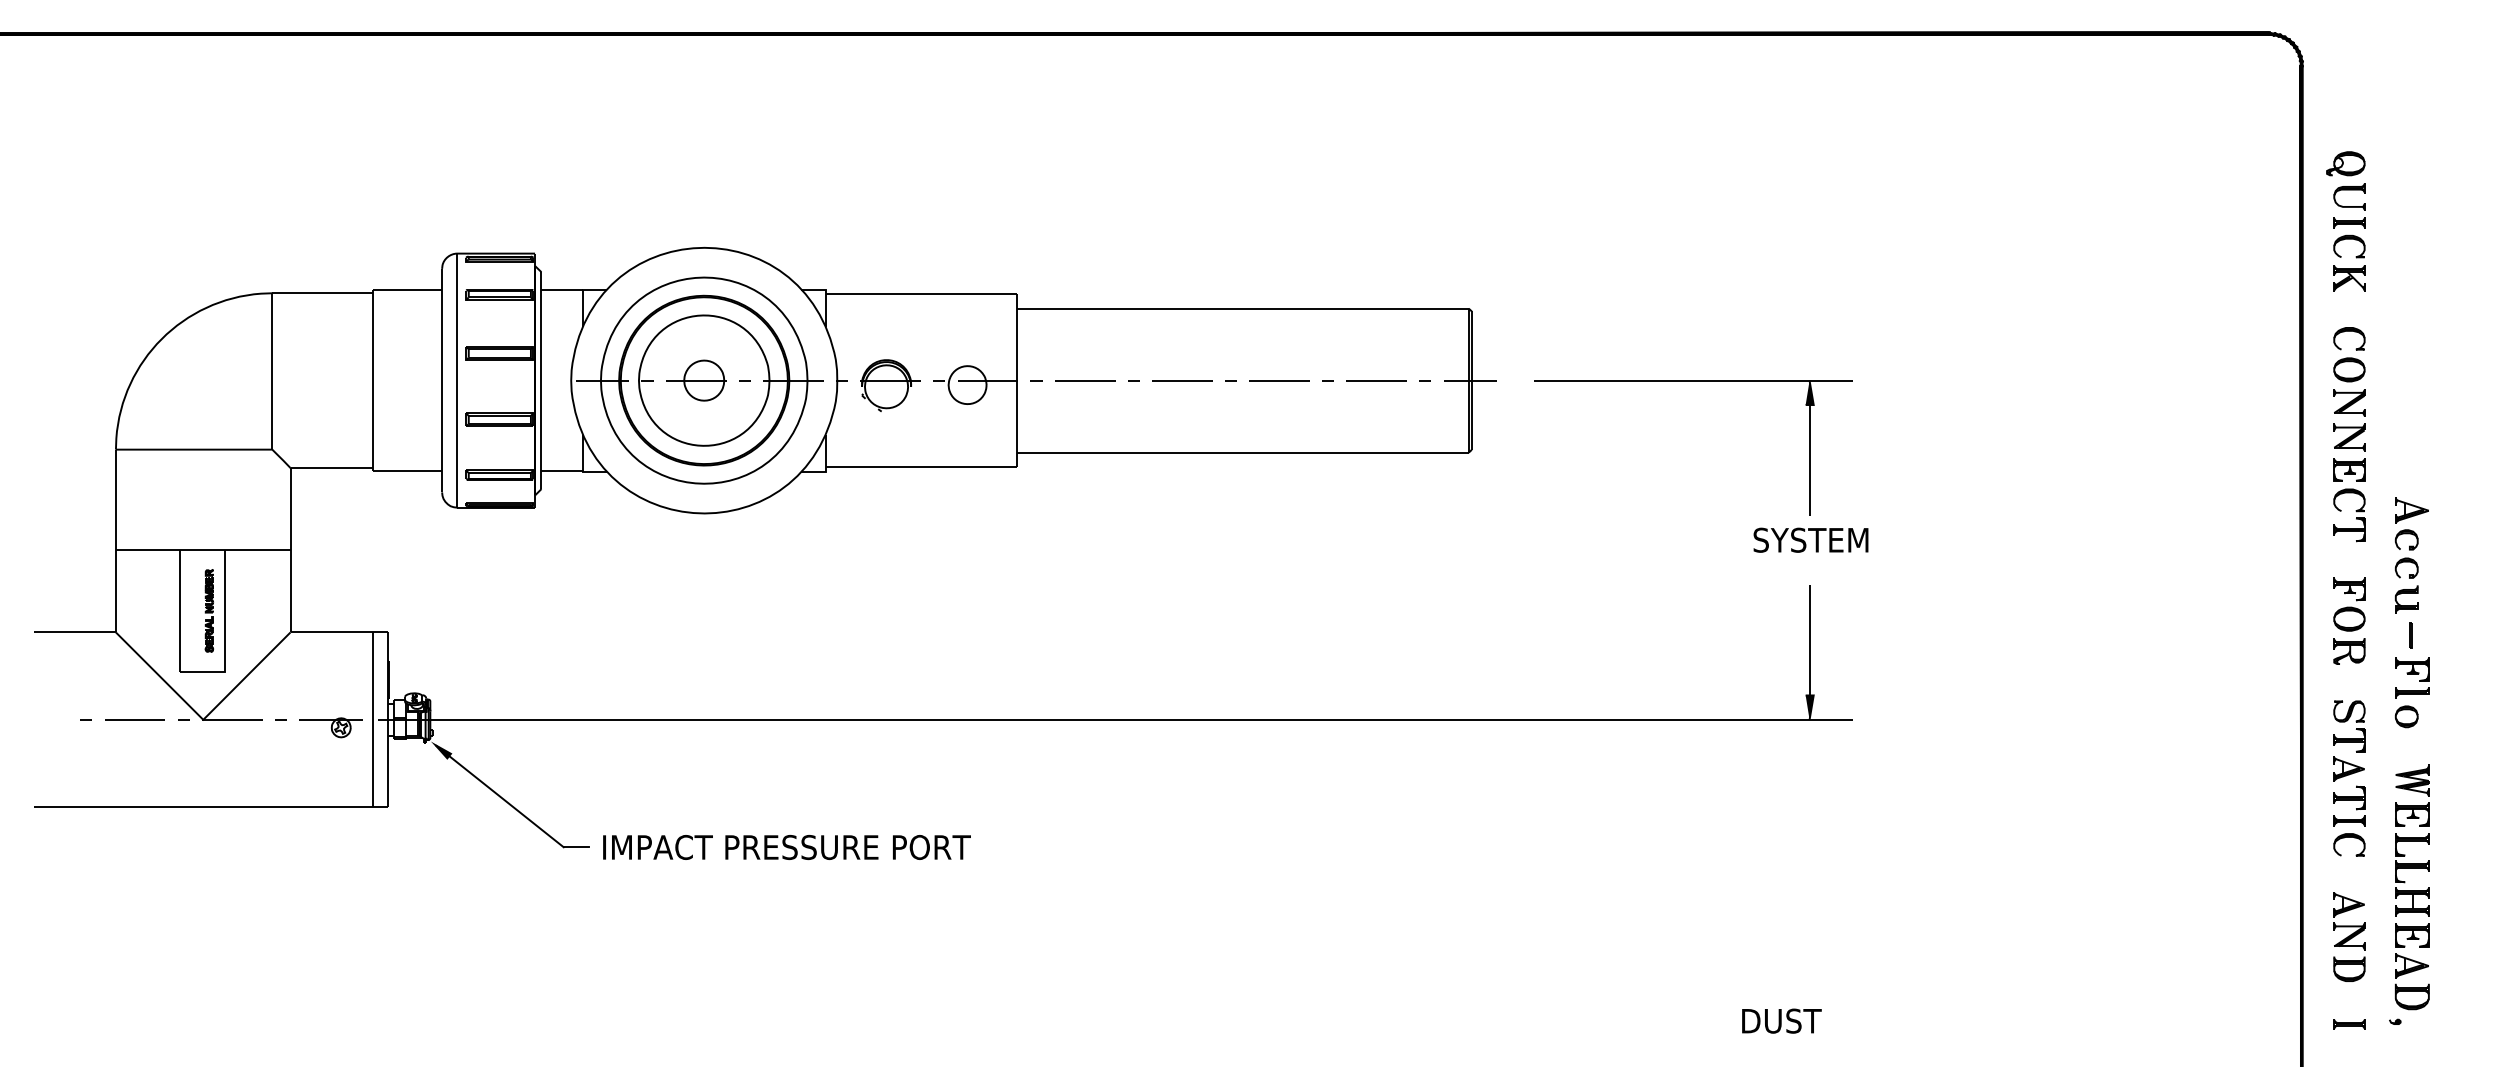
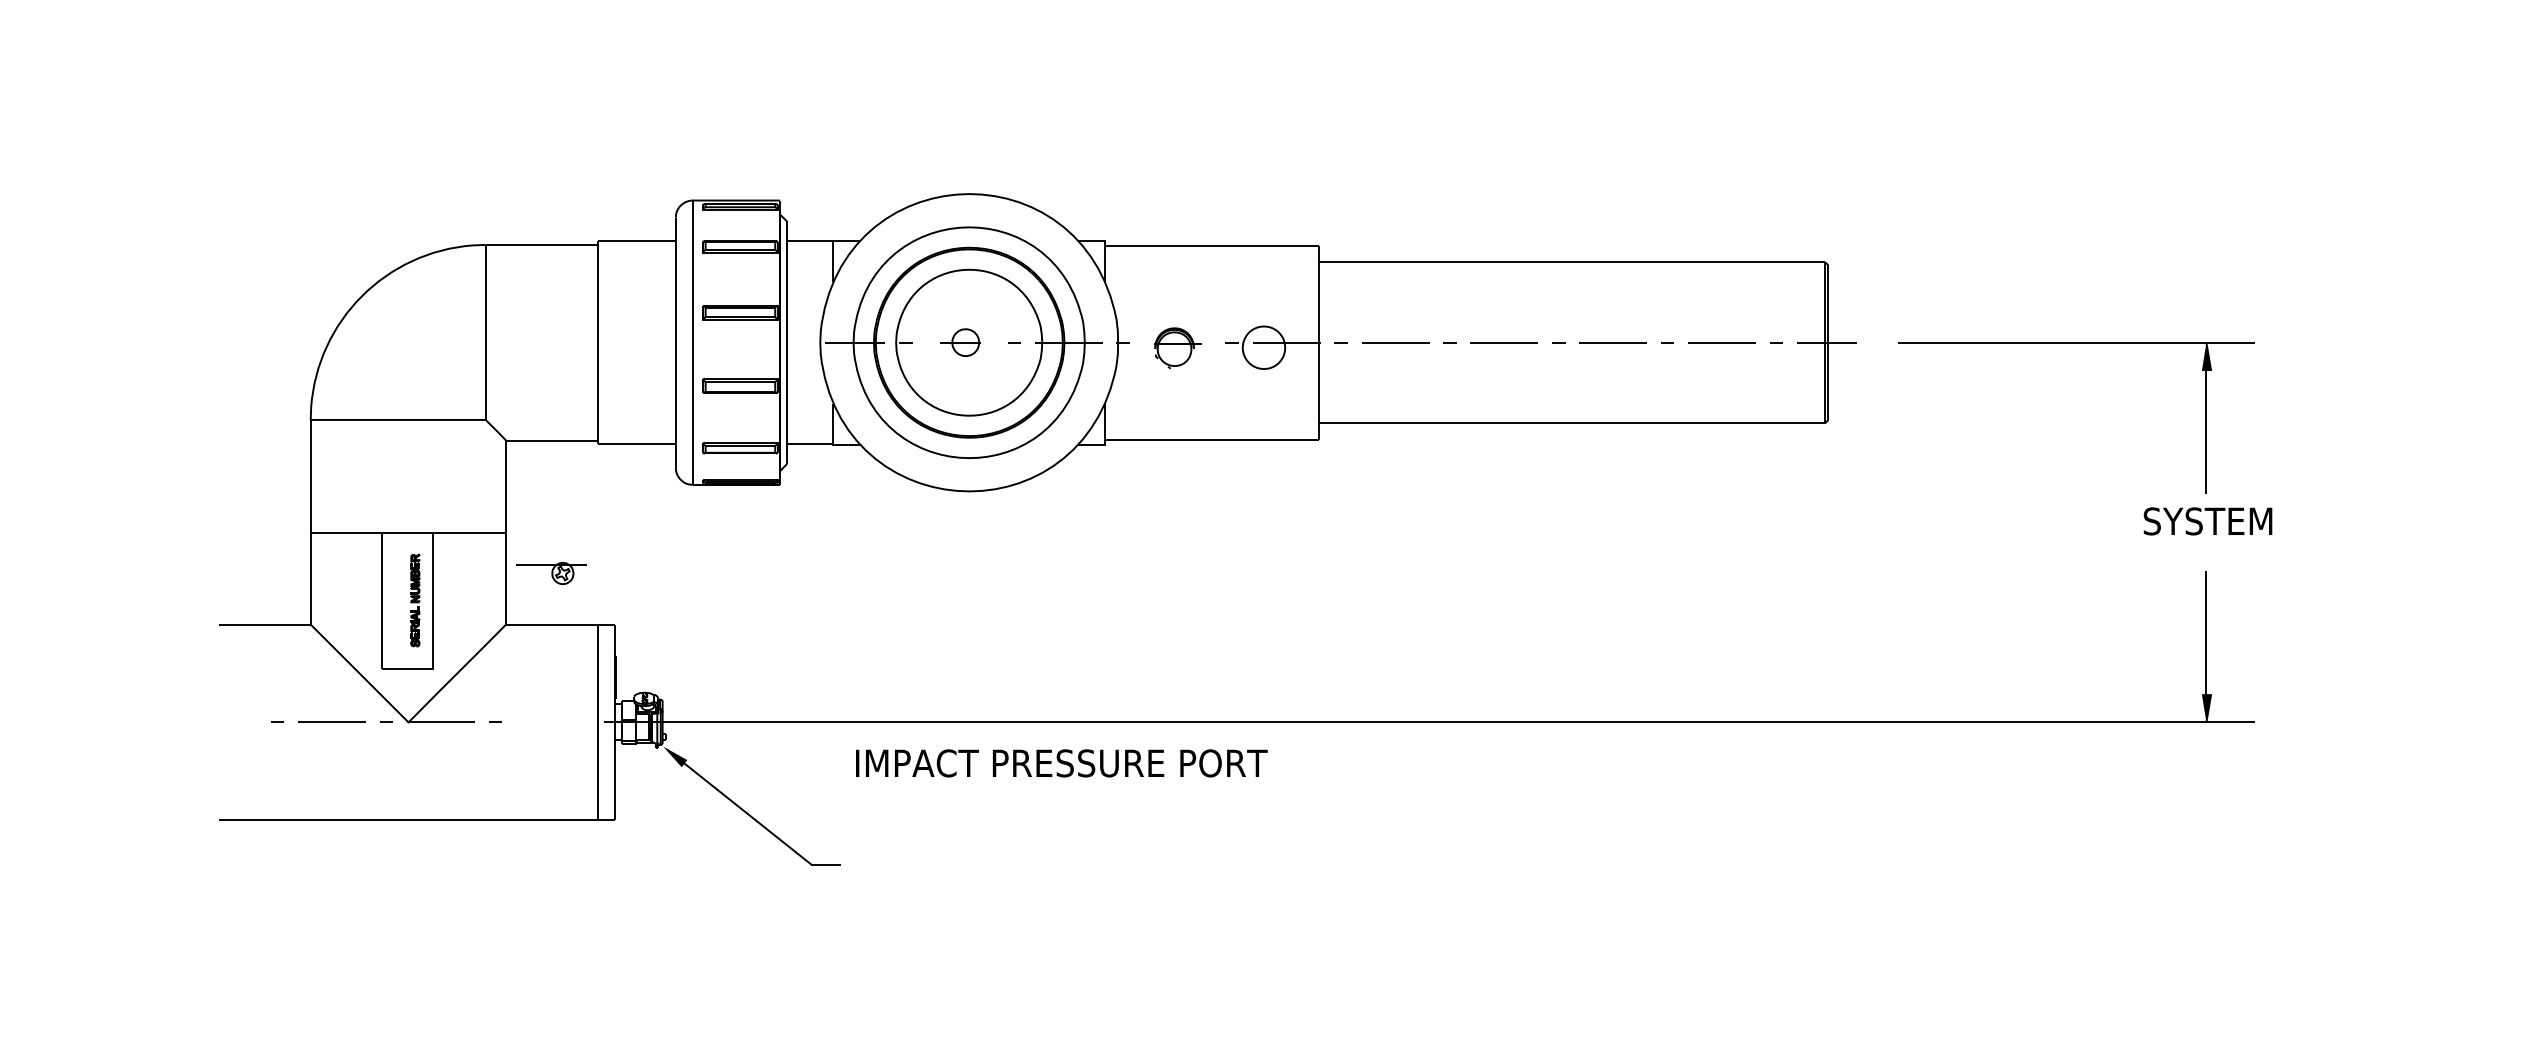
part: (696, 380) -> (960, 342), size x0.6
part: (890, 385) -> (1177, 348), size x0.7
part: (330, 727) -> (550, 573), moved
text: (786, 847) -> (1061, 763), moved

